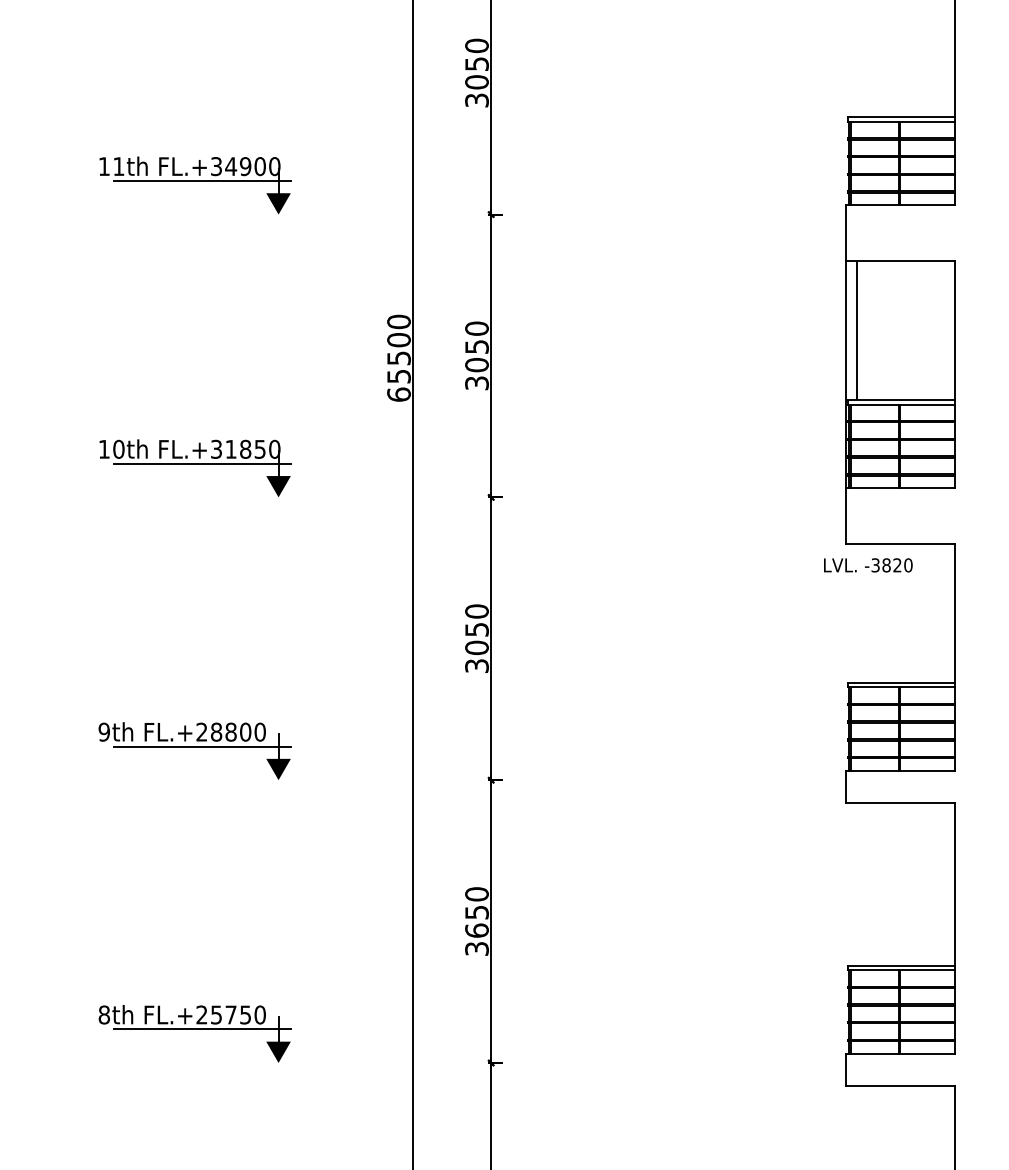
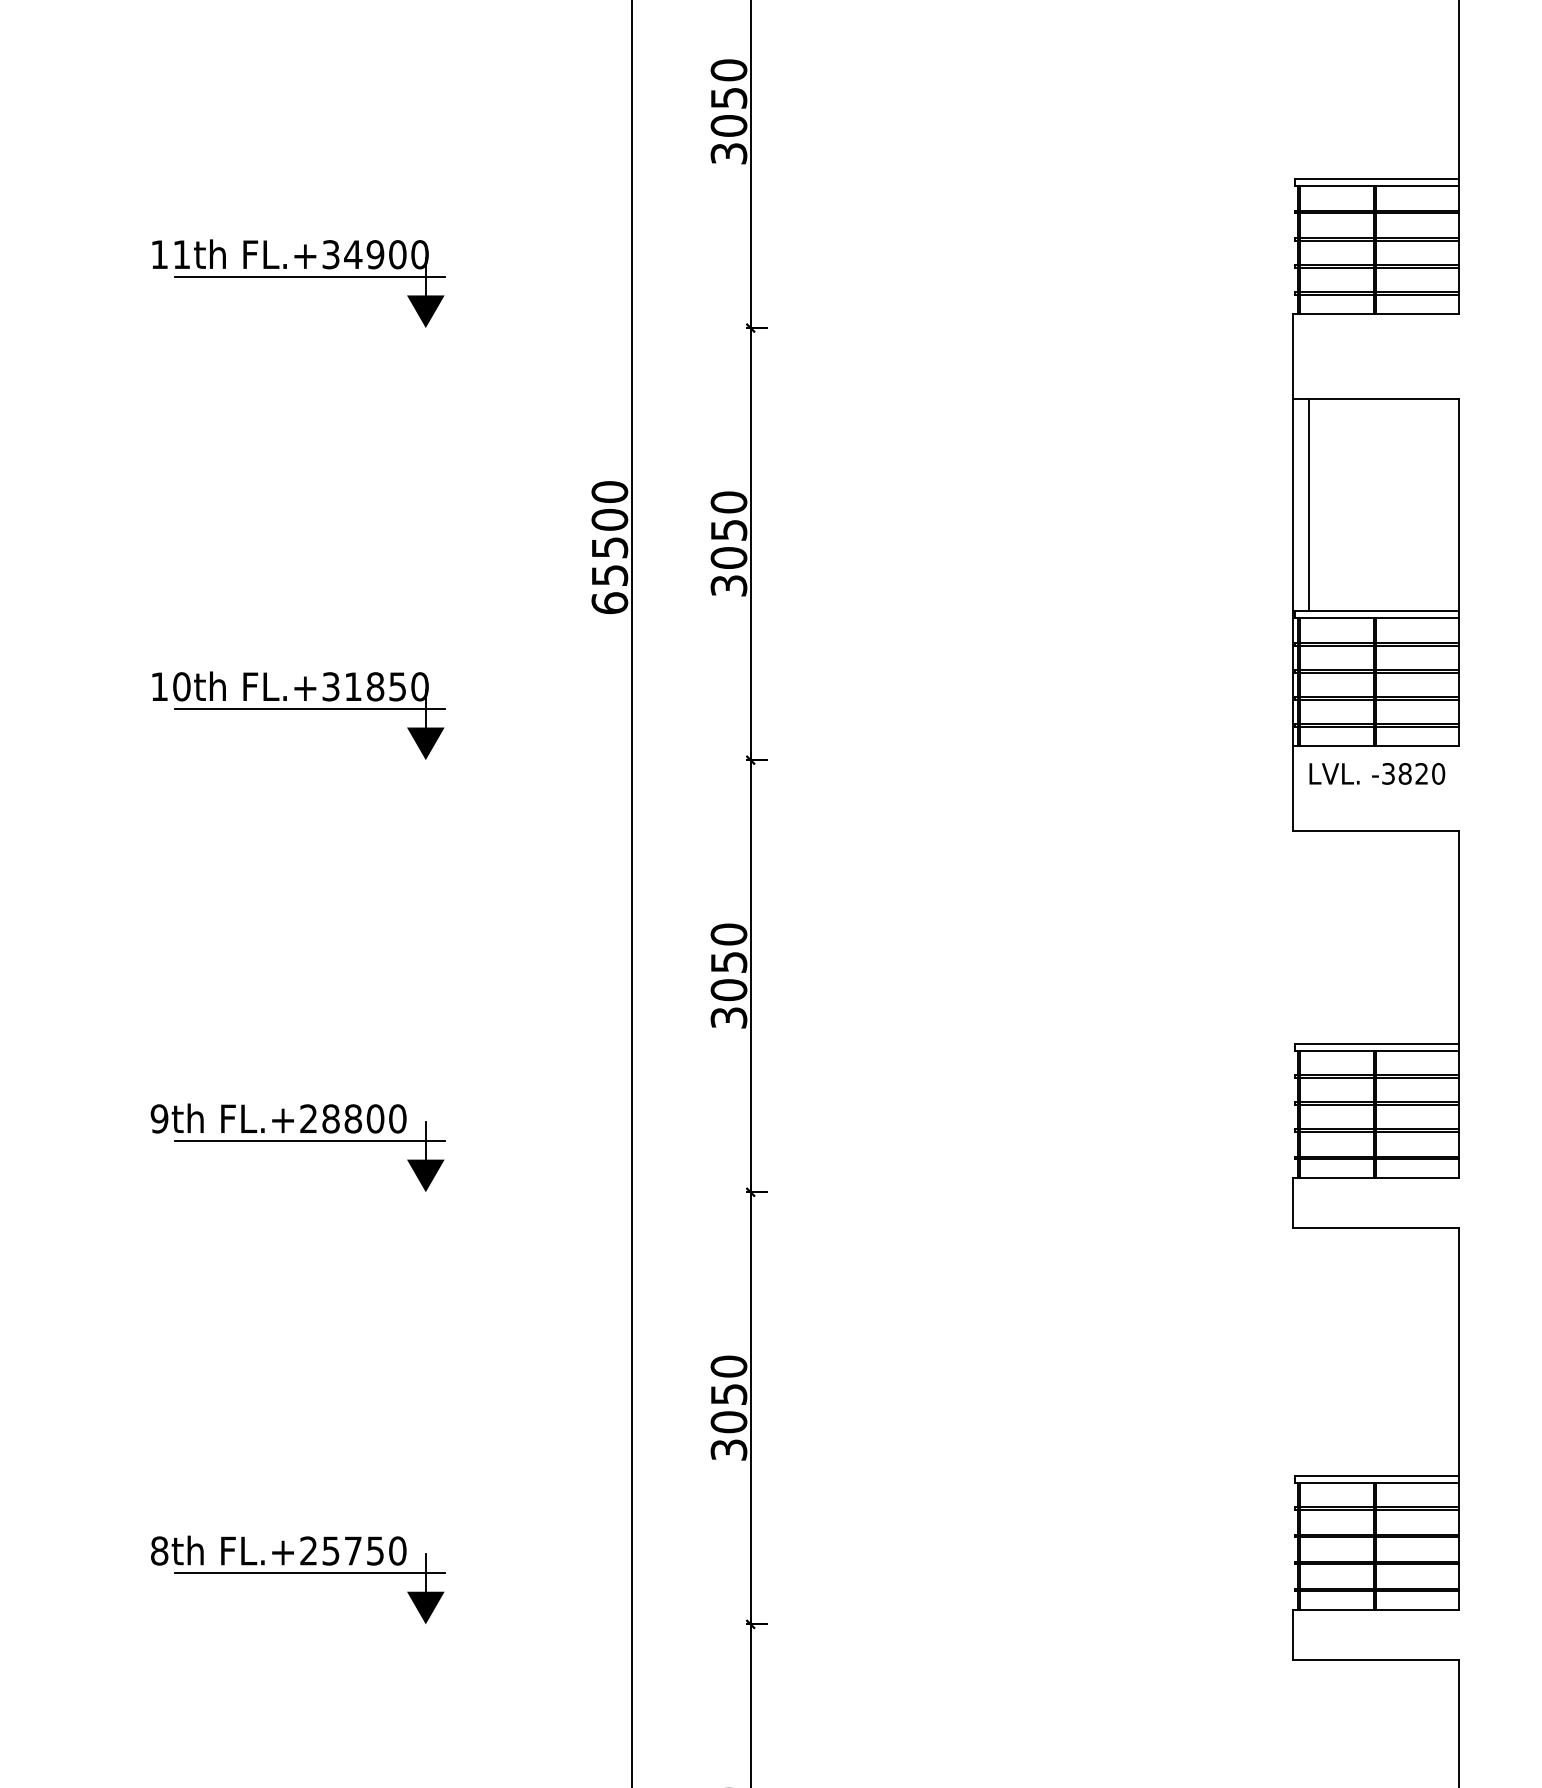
text: (868, 565) -> (1377, 774), moved
text: (476, 930) -> (728, 1421), 3650 -> 3050

